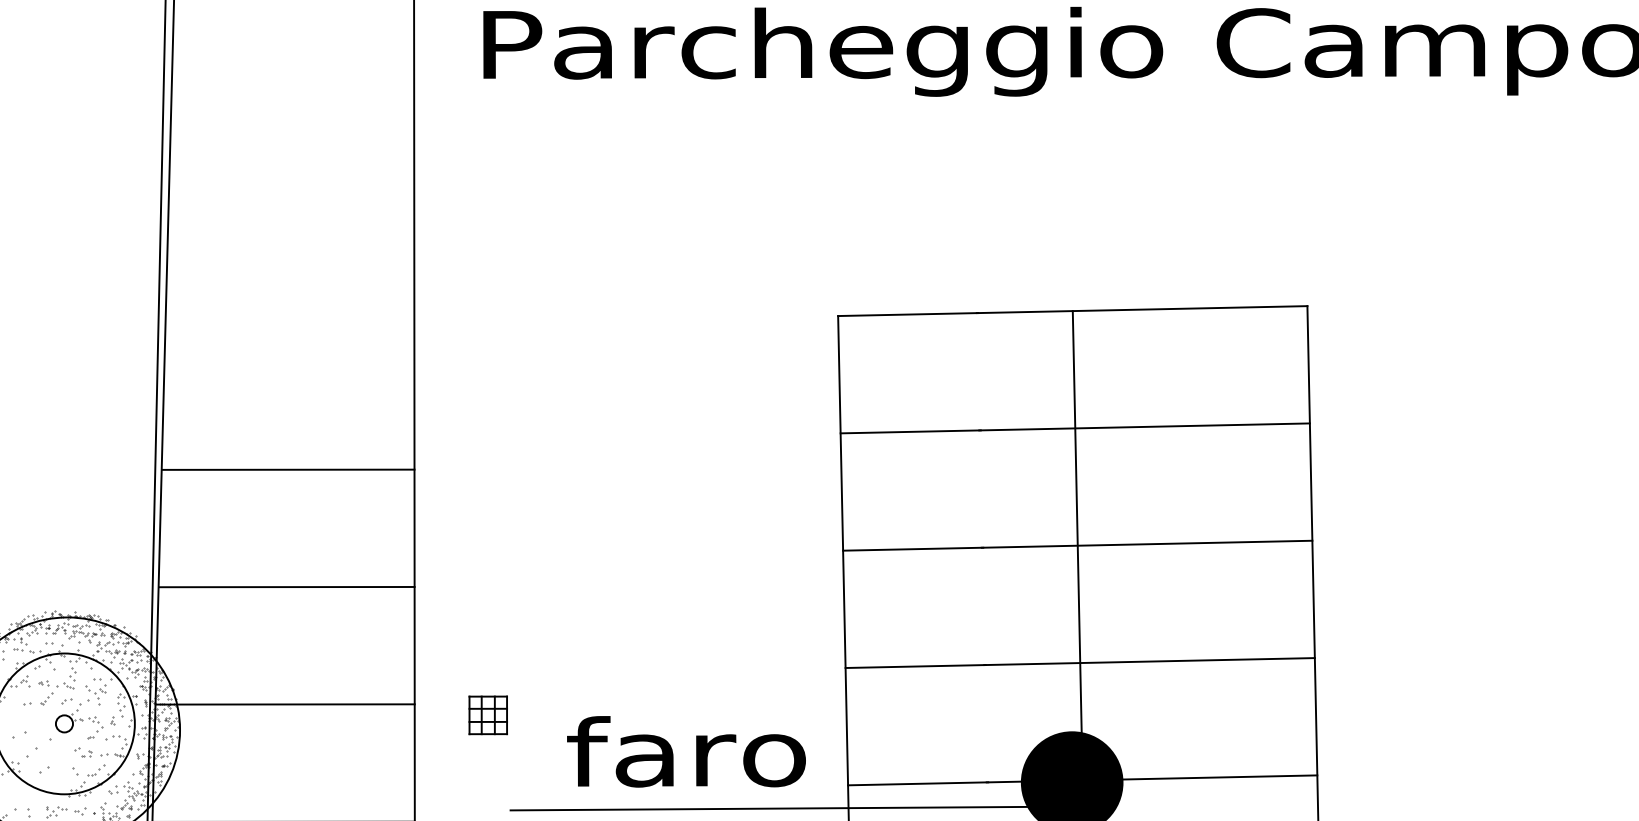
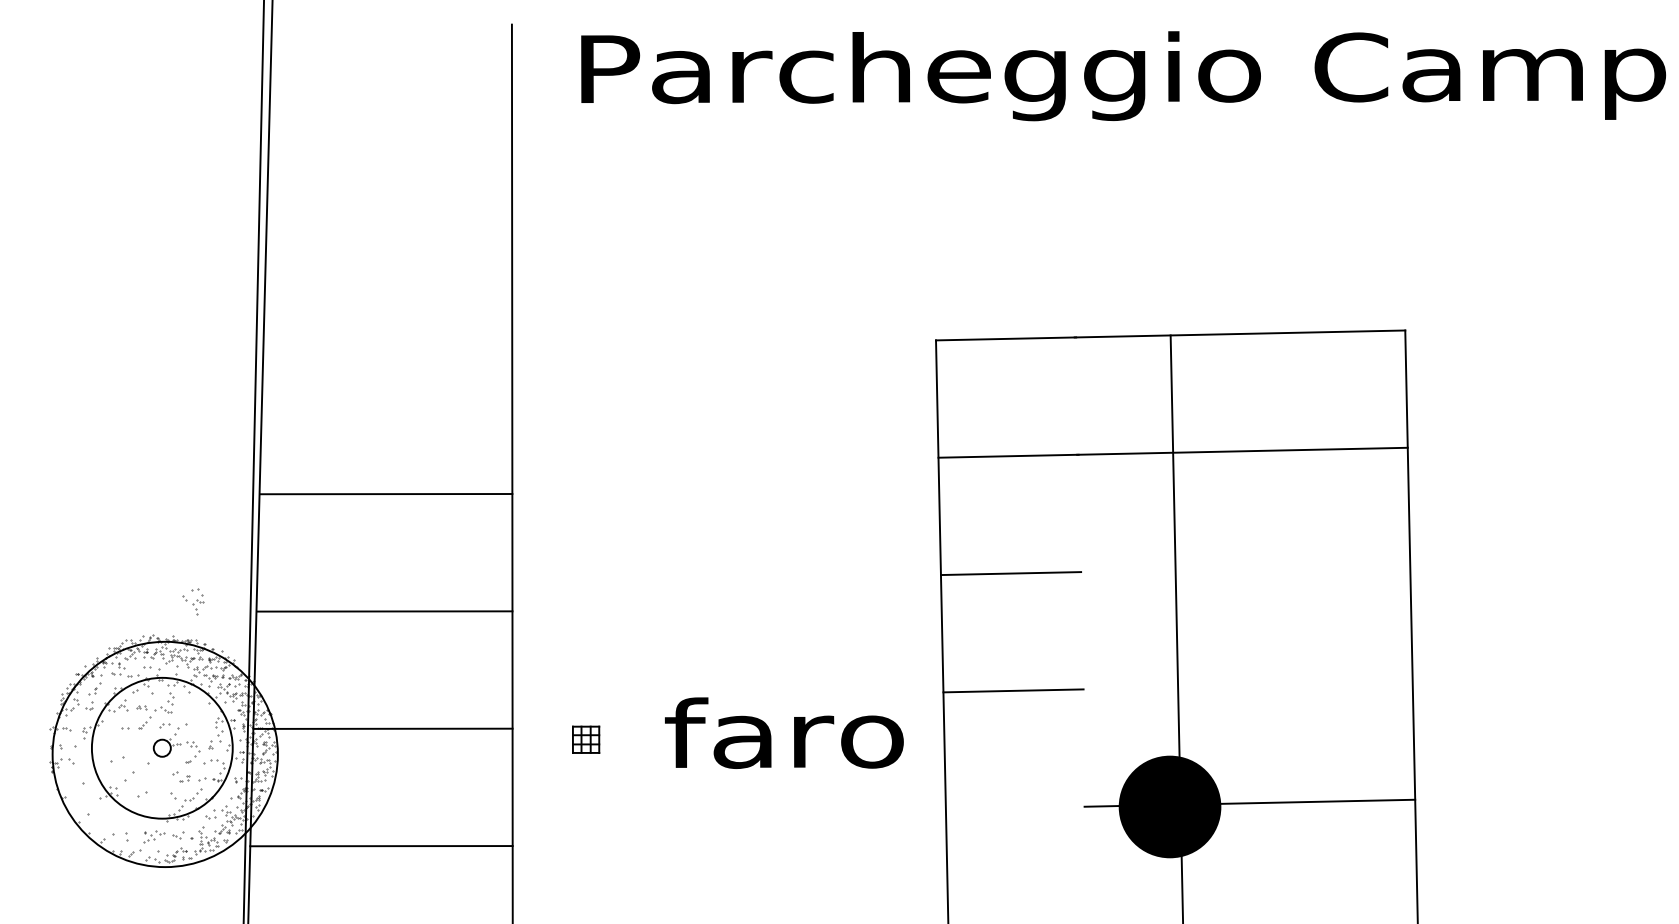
line: (1146, 544) -> (1244, 568), removed
line: (1149, 661) -> (1247, 685), removed
part: (95, 691) -> (193, 601), moved
part: (487, 715) -> (585, 739), size x0.7
text: (686, 751) -> (784, 732), moved
line: (917, 783) -> (1015, 807), removed
line: (778, 808) -> (876, 832), removed

